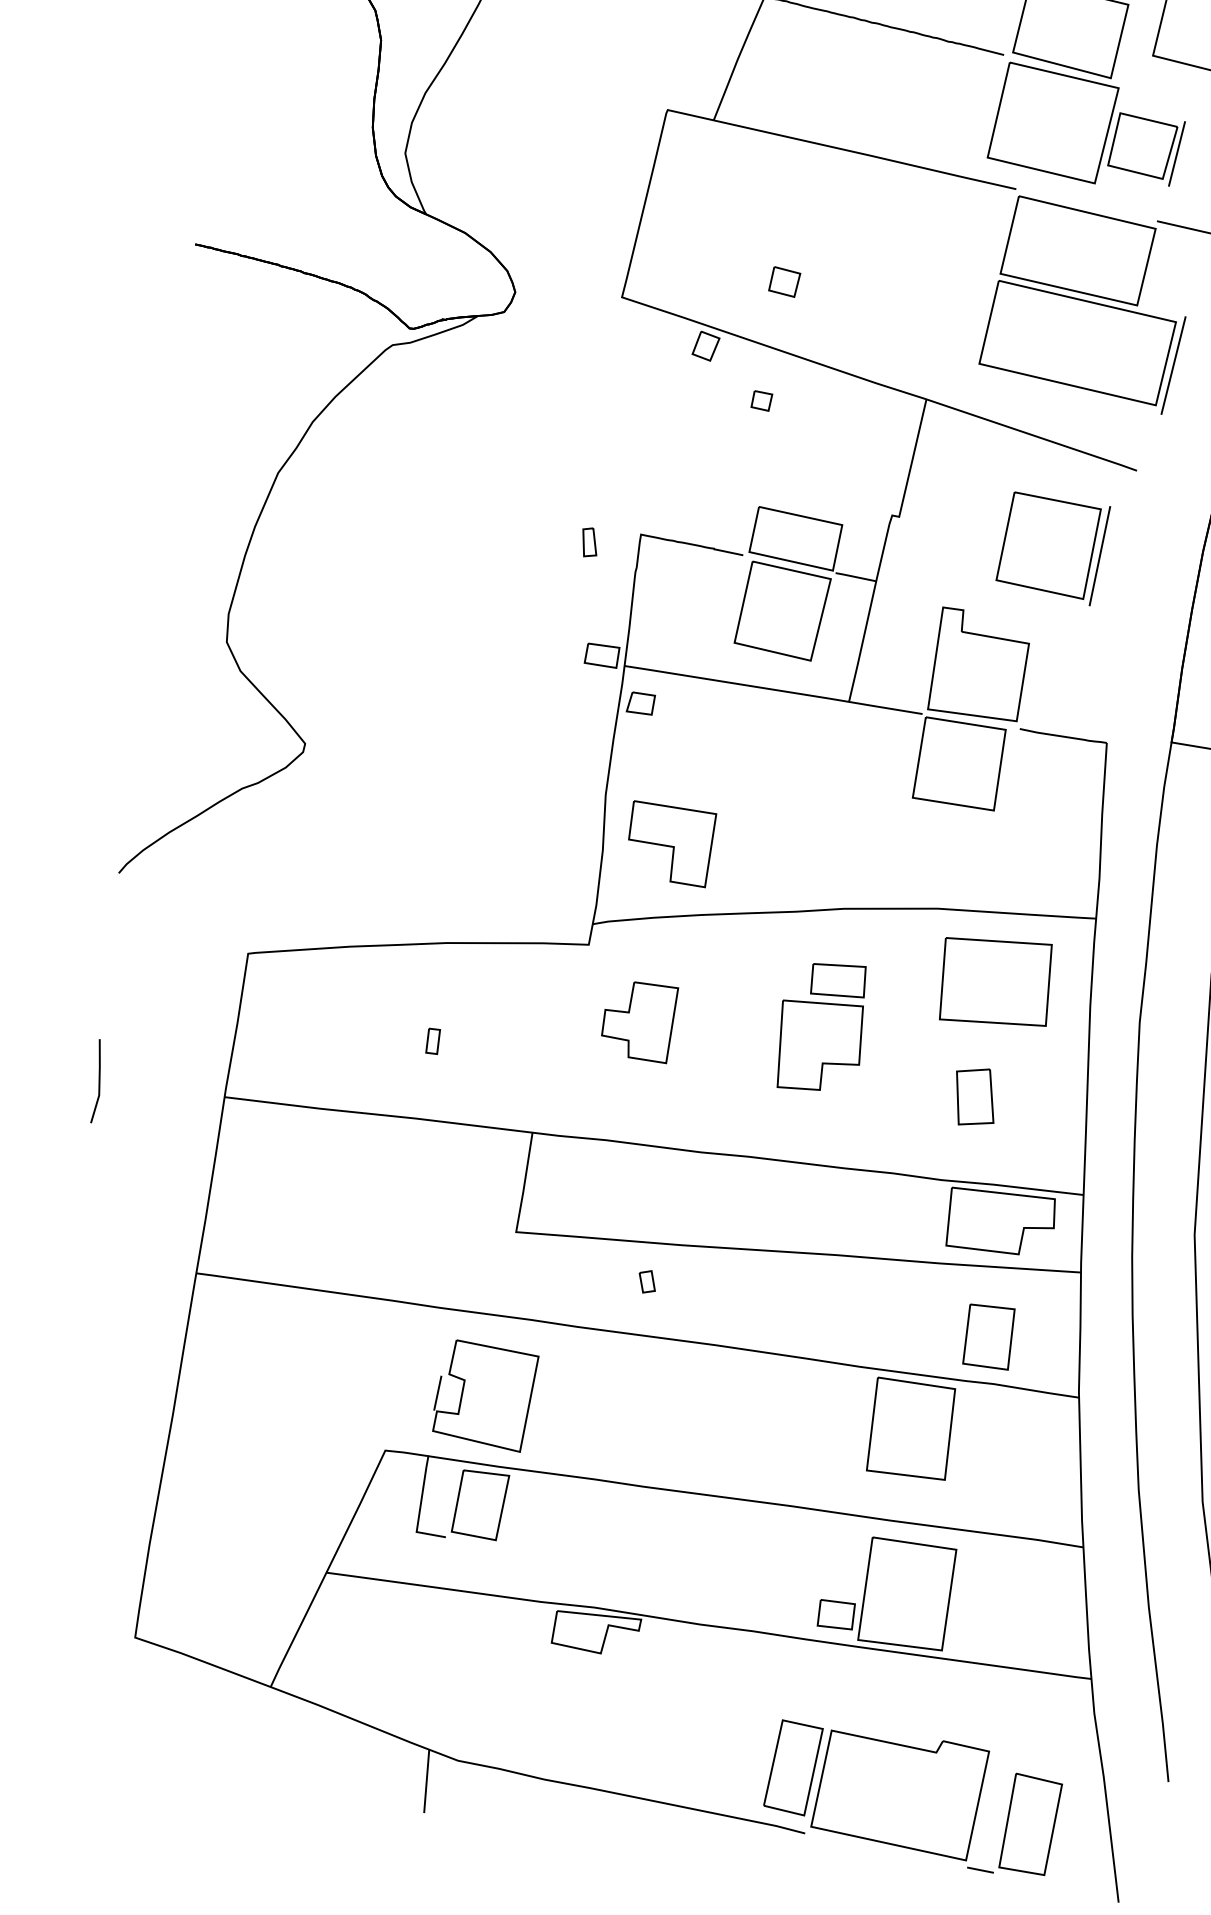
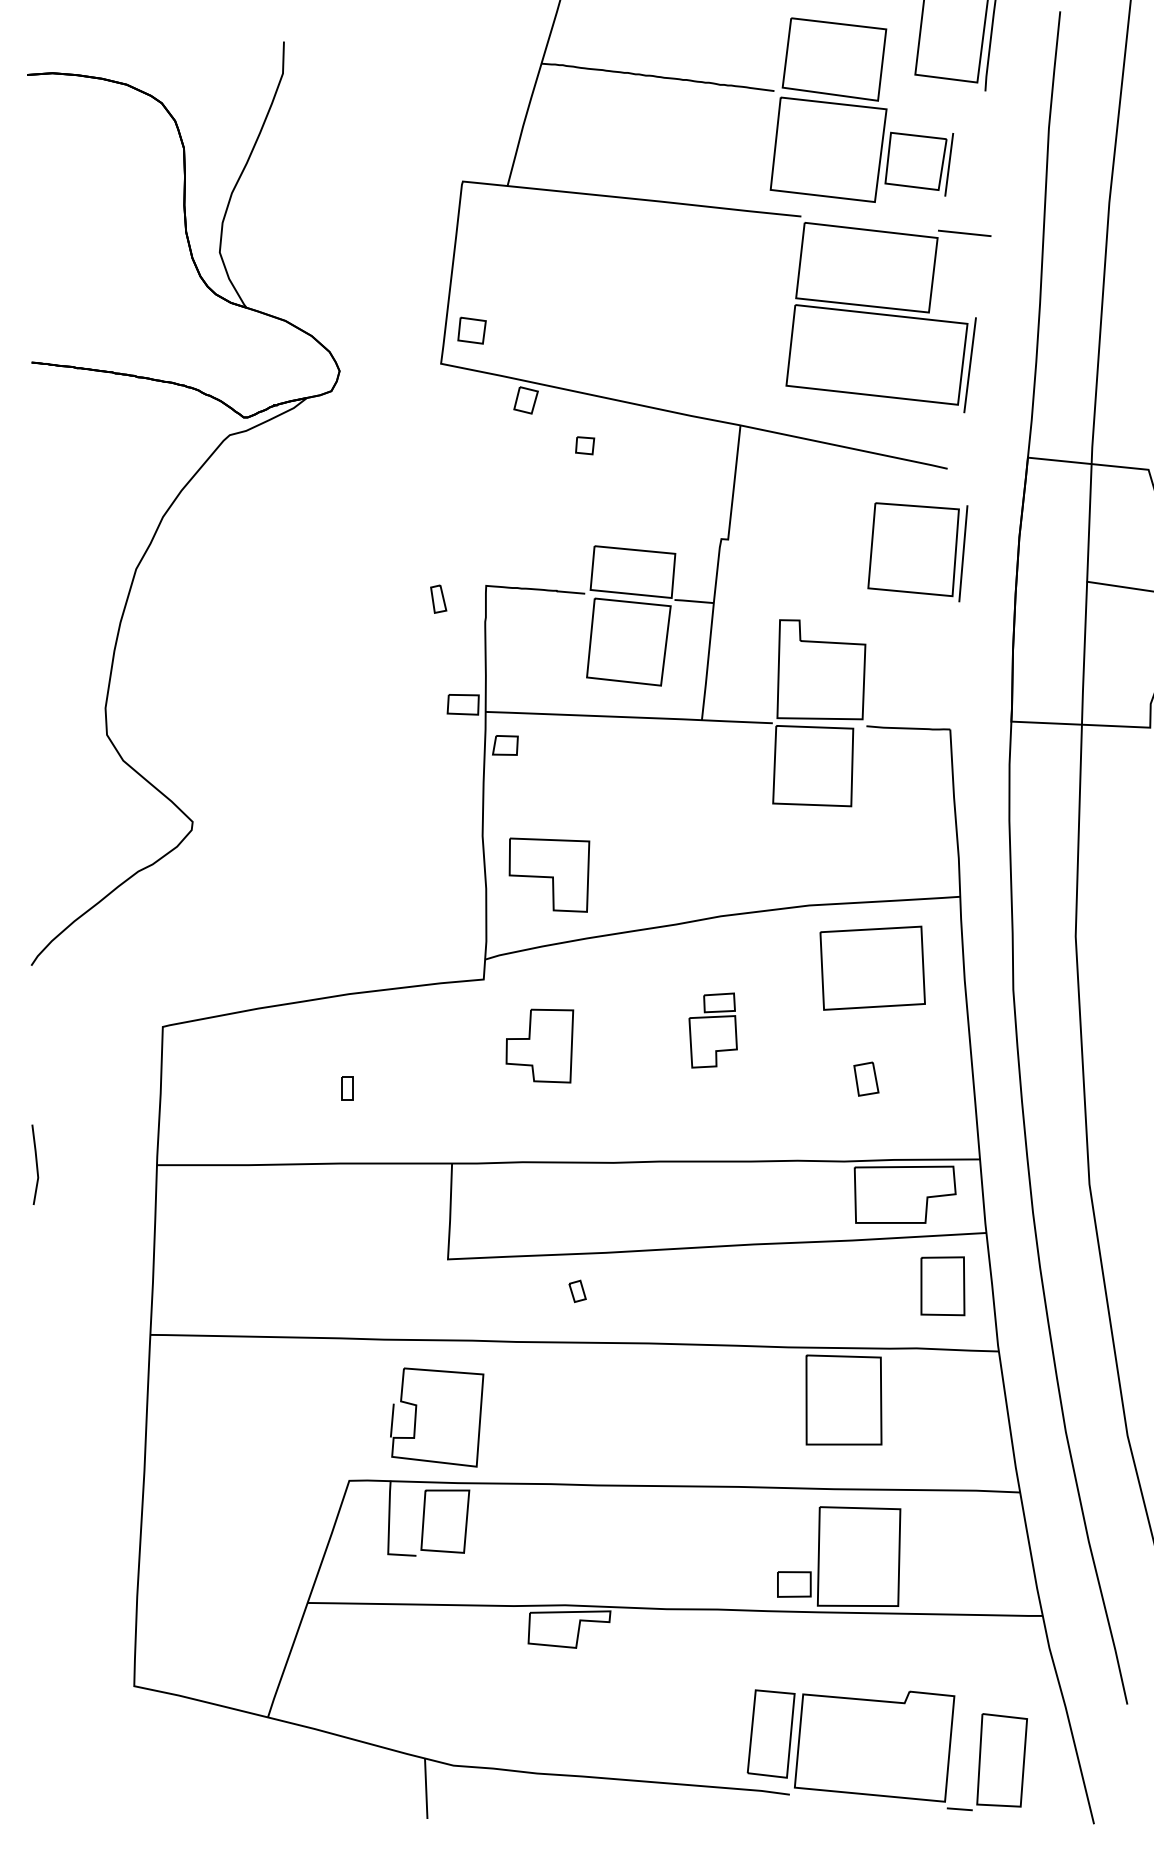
part: (784, 281) -> (471, 330), moved
part: (1052, 549) -> (917, 552), moved
part: (820, 1026) -> (712, 1030), size x0.6
part: (975, 1096) -> (866, 1078), size x0.6
part: (988, 1337) -> (942, 1286), moved

